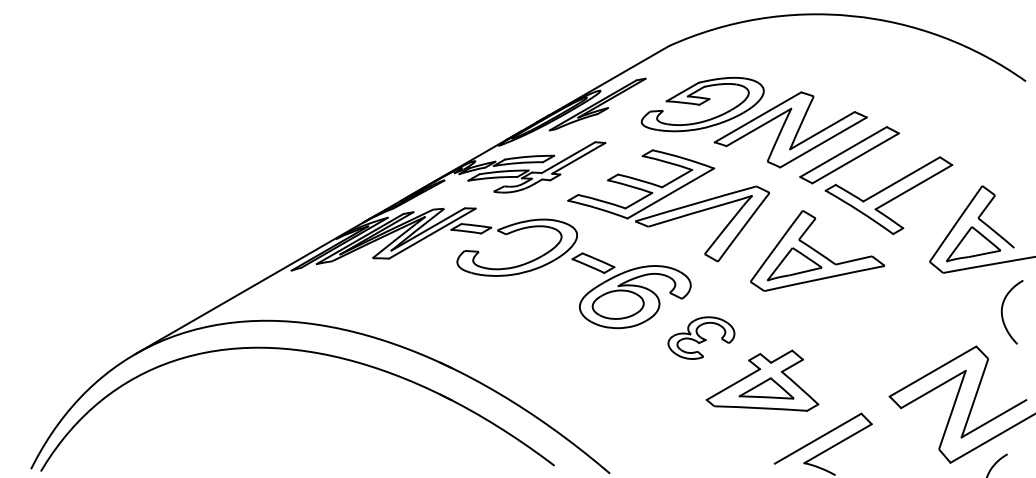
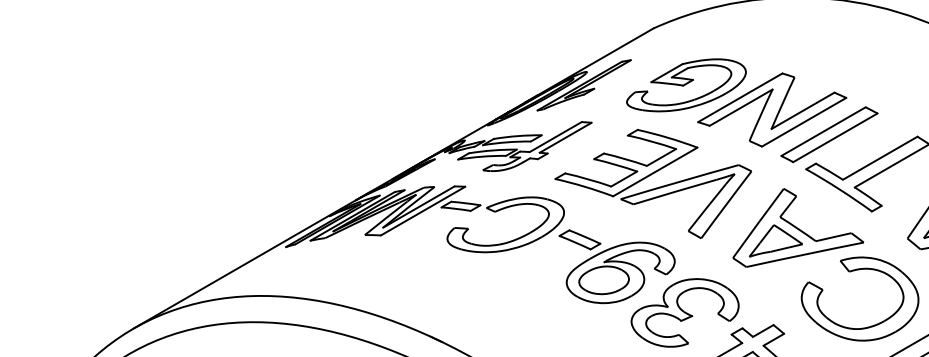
part: (872, 296) -> (851, 272), added
part: (701, 337) -> (685, 312), size x1.67

